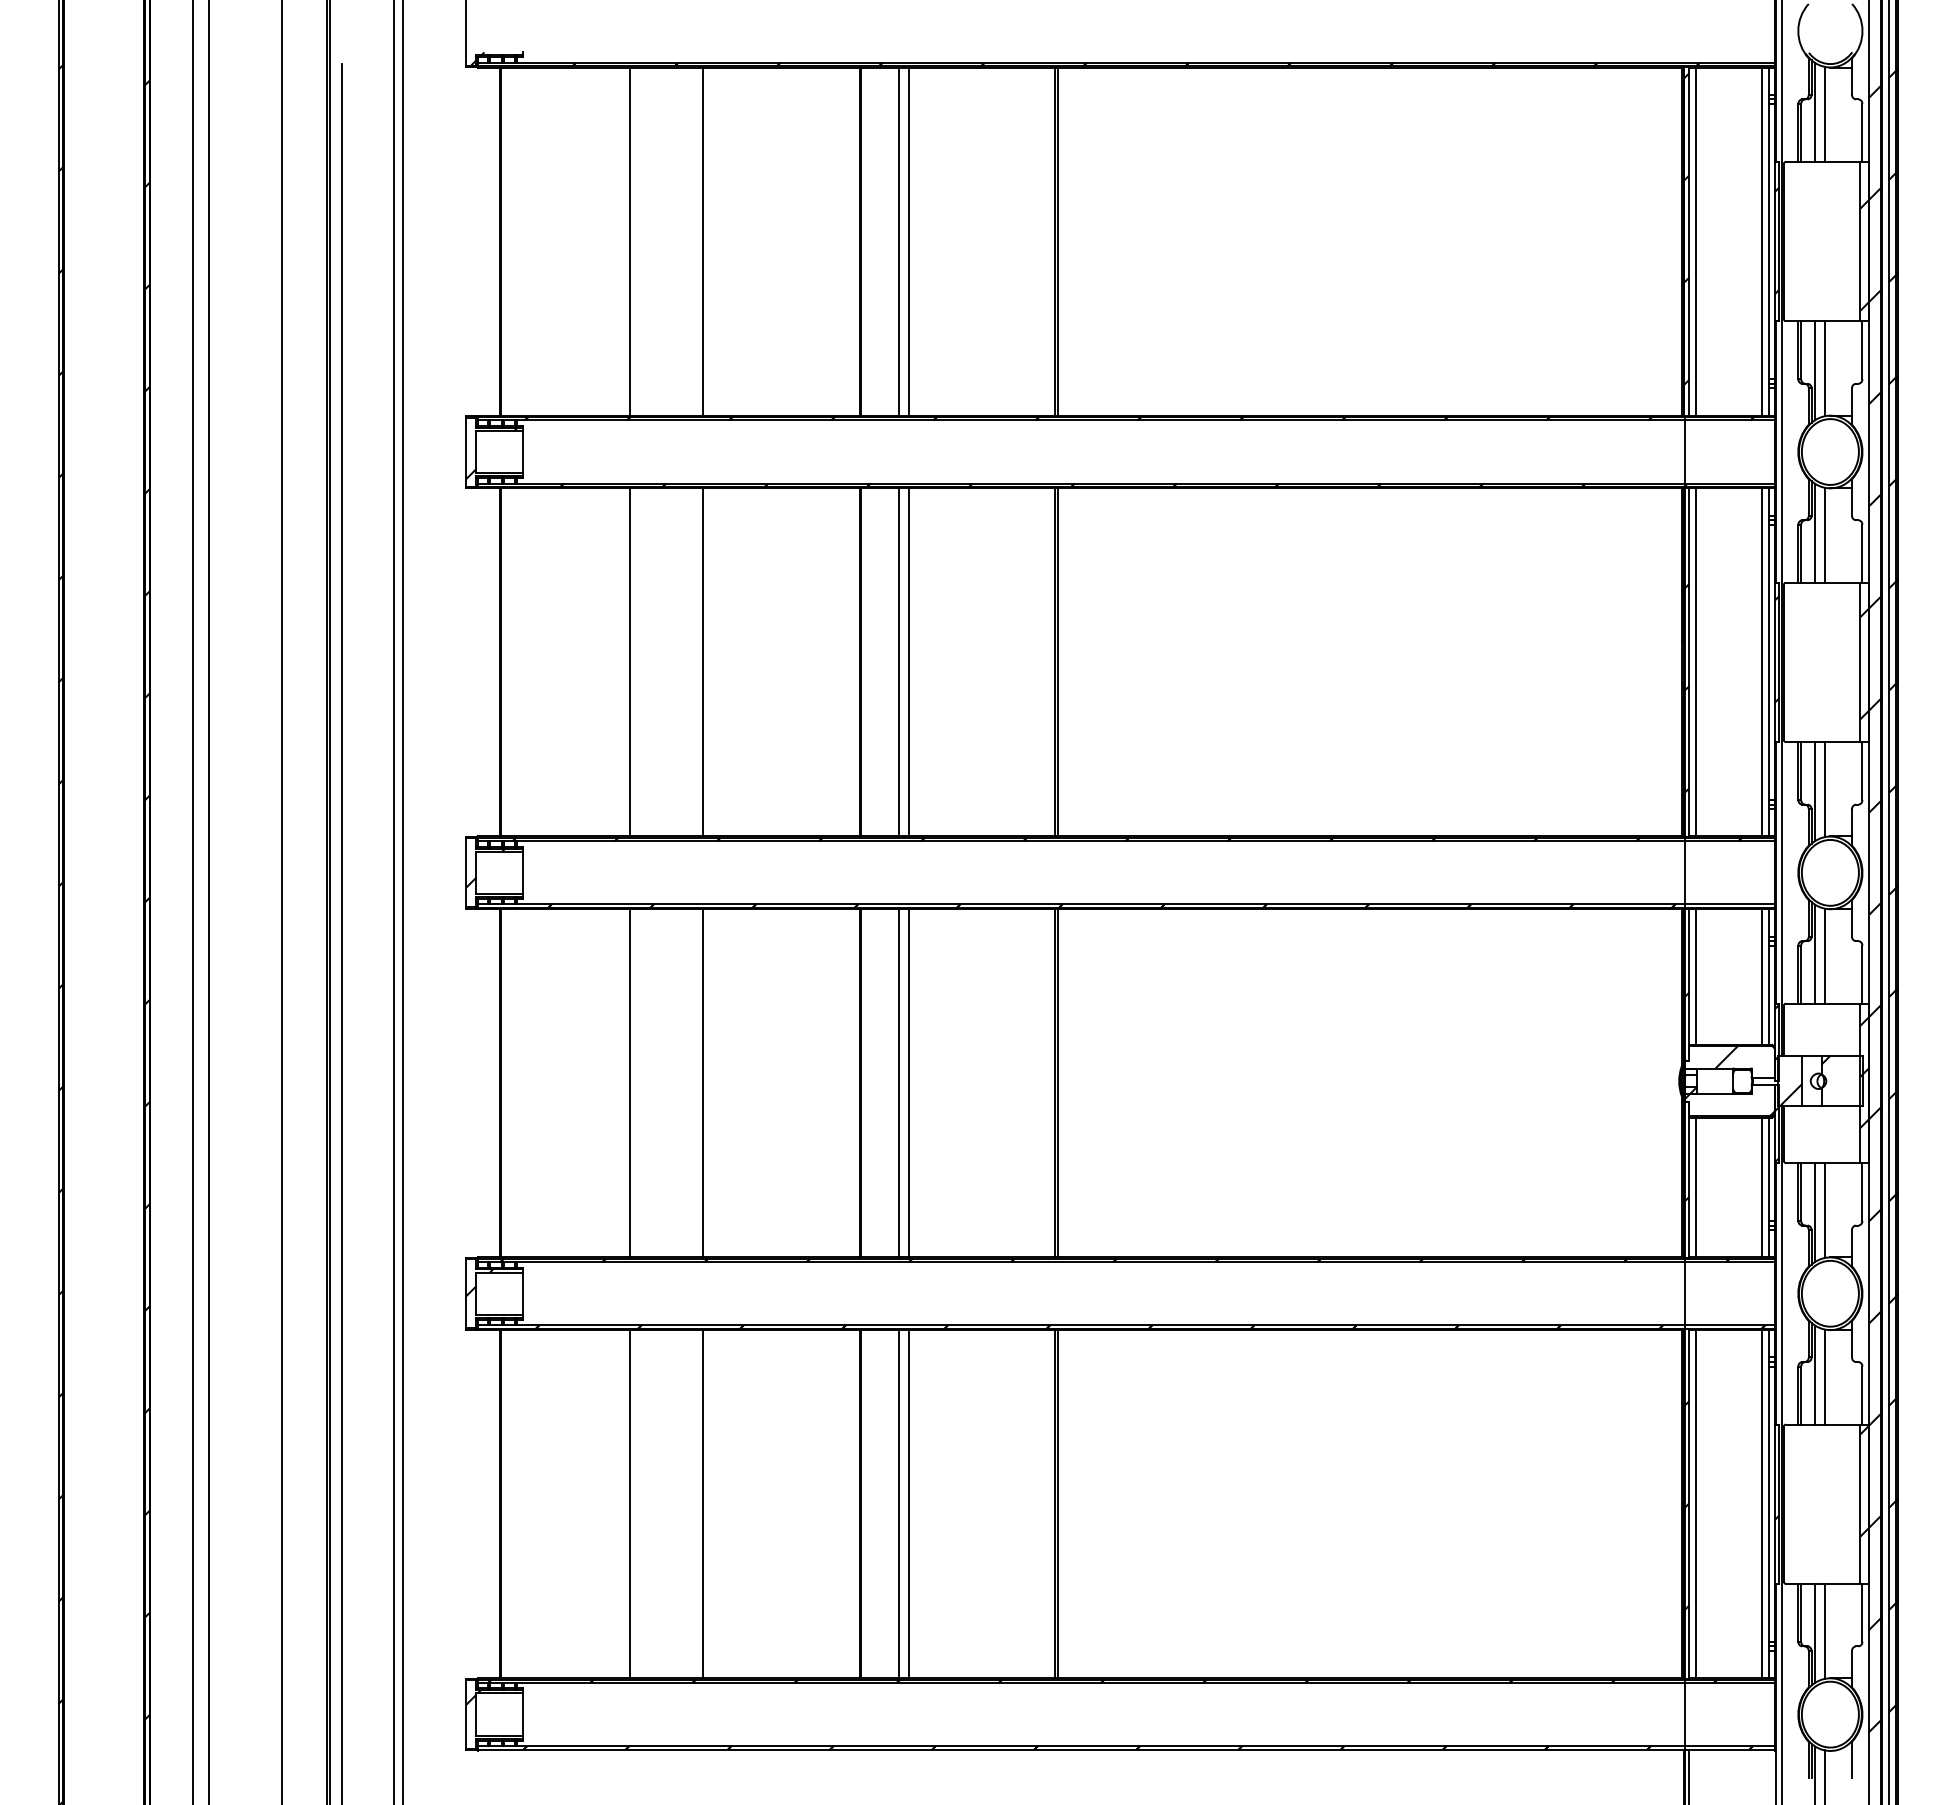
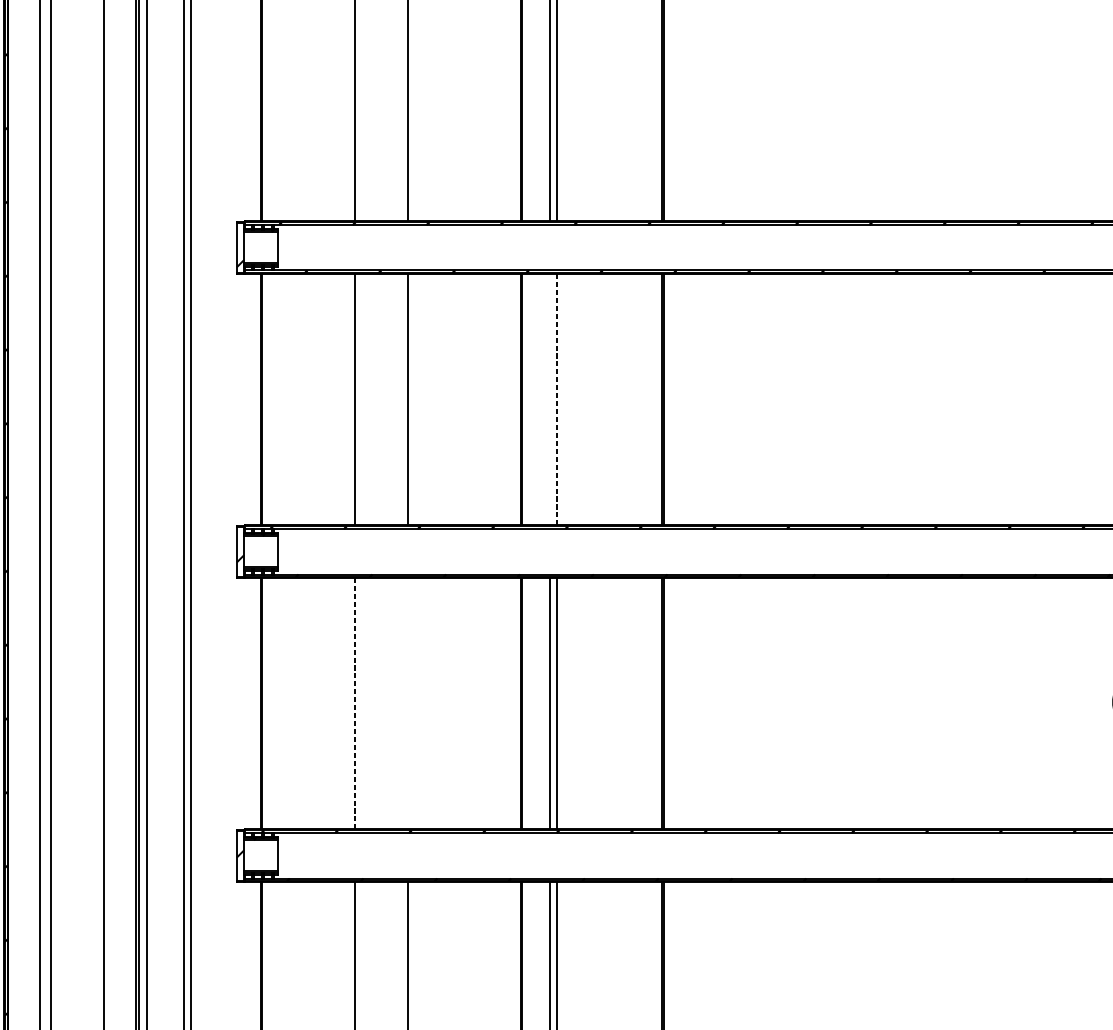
line: (899, 662) -> (549, 399), removed
line: (908, 662) -> (556, 399), solid -> dashed
line: (630, 1083) -> (355, 703), solid -> dashed
line: (702, 1083) -> (407, 703), removed

